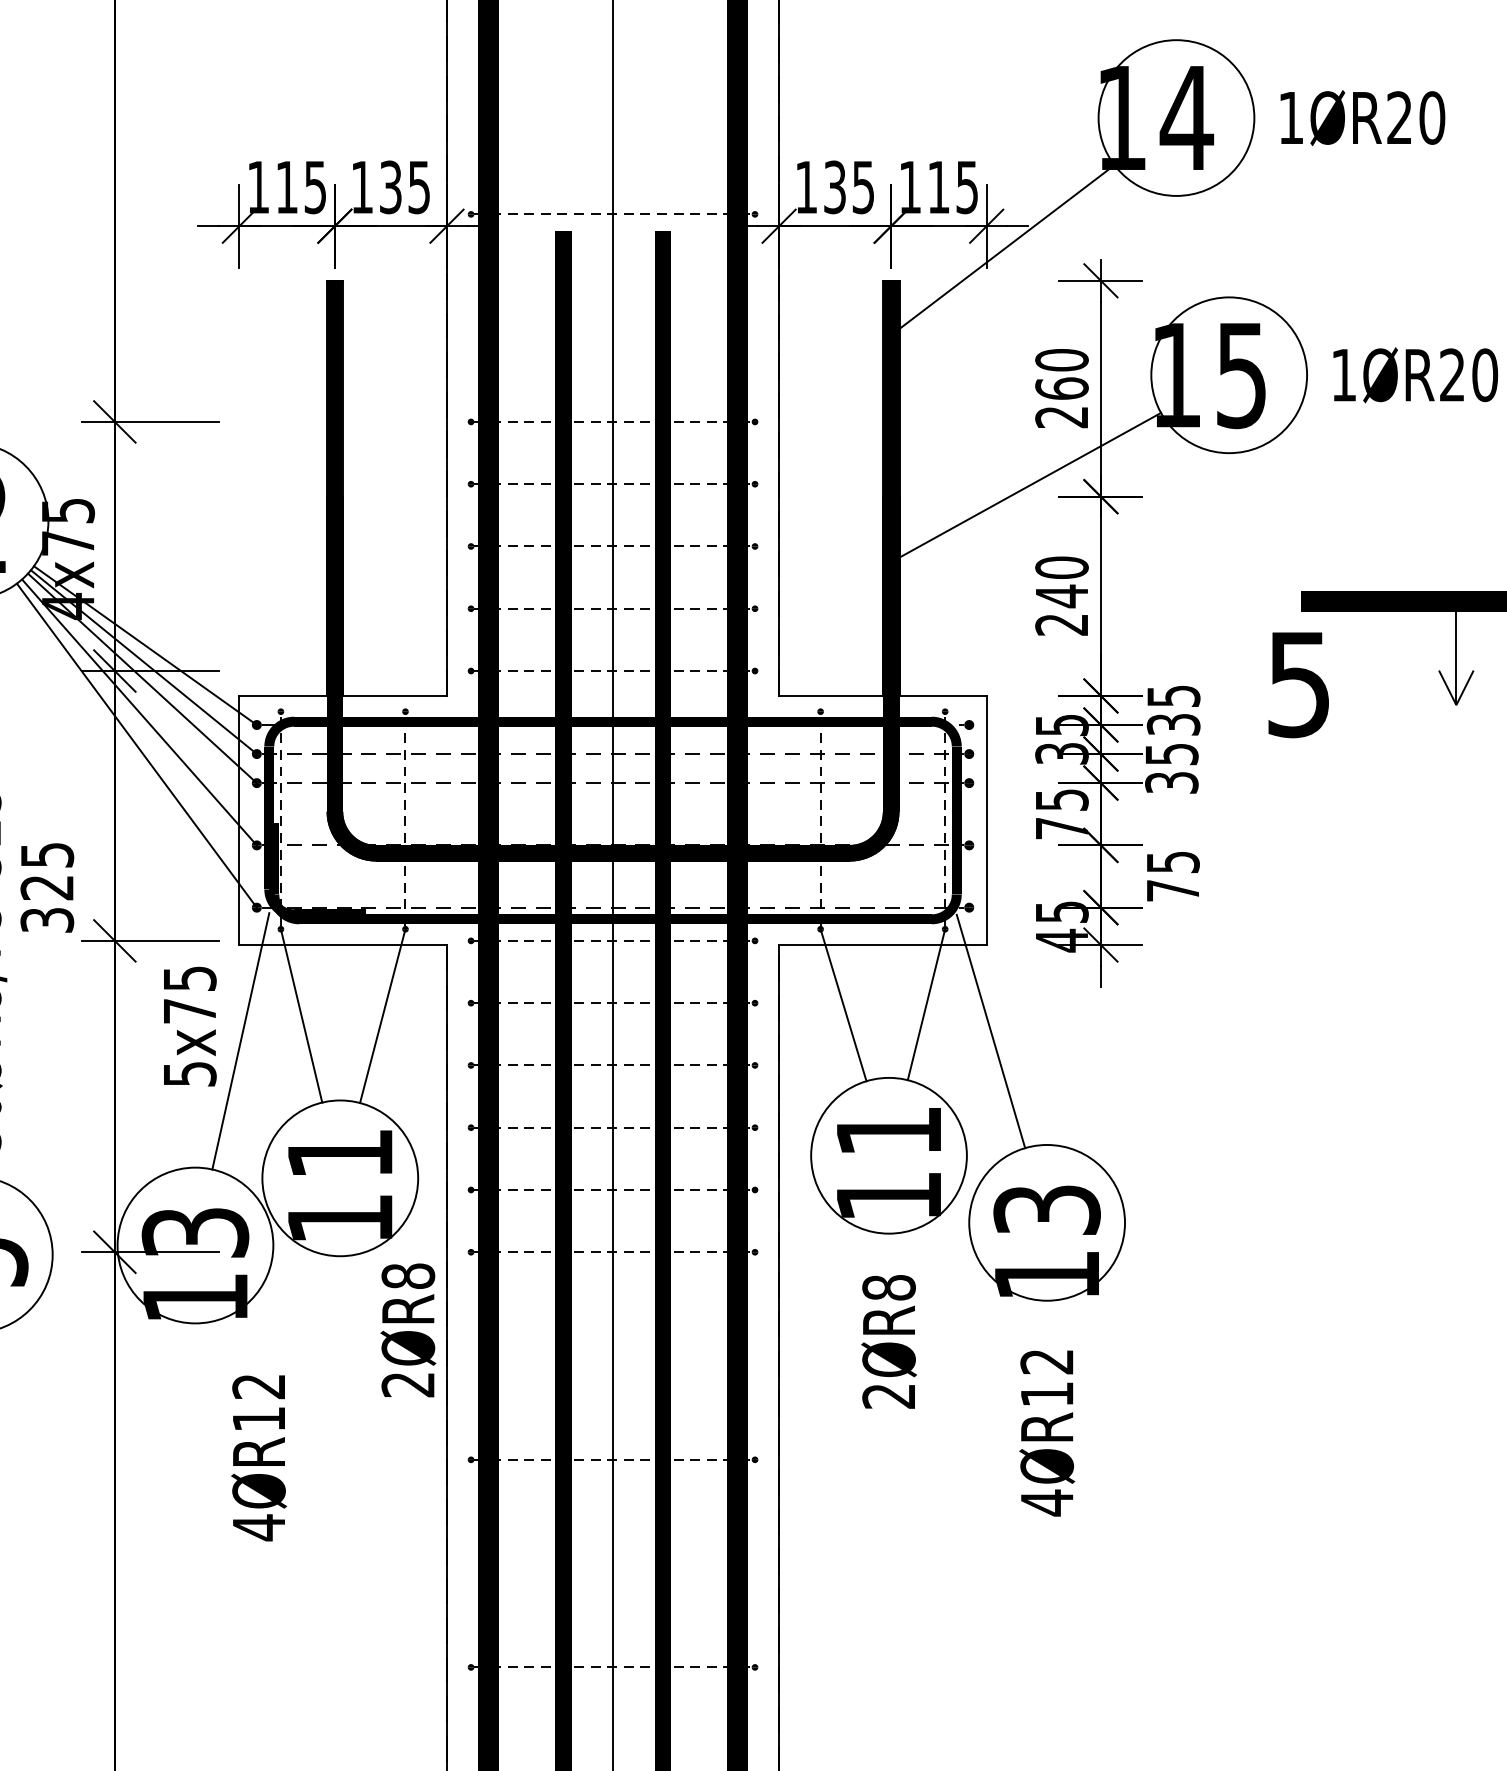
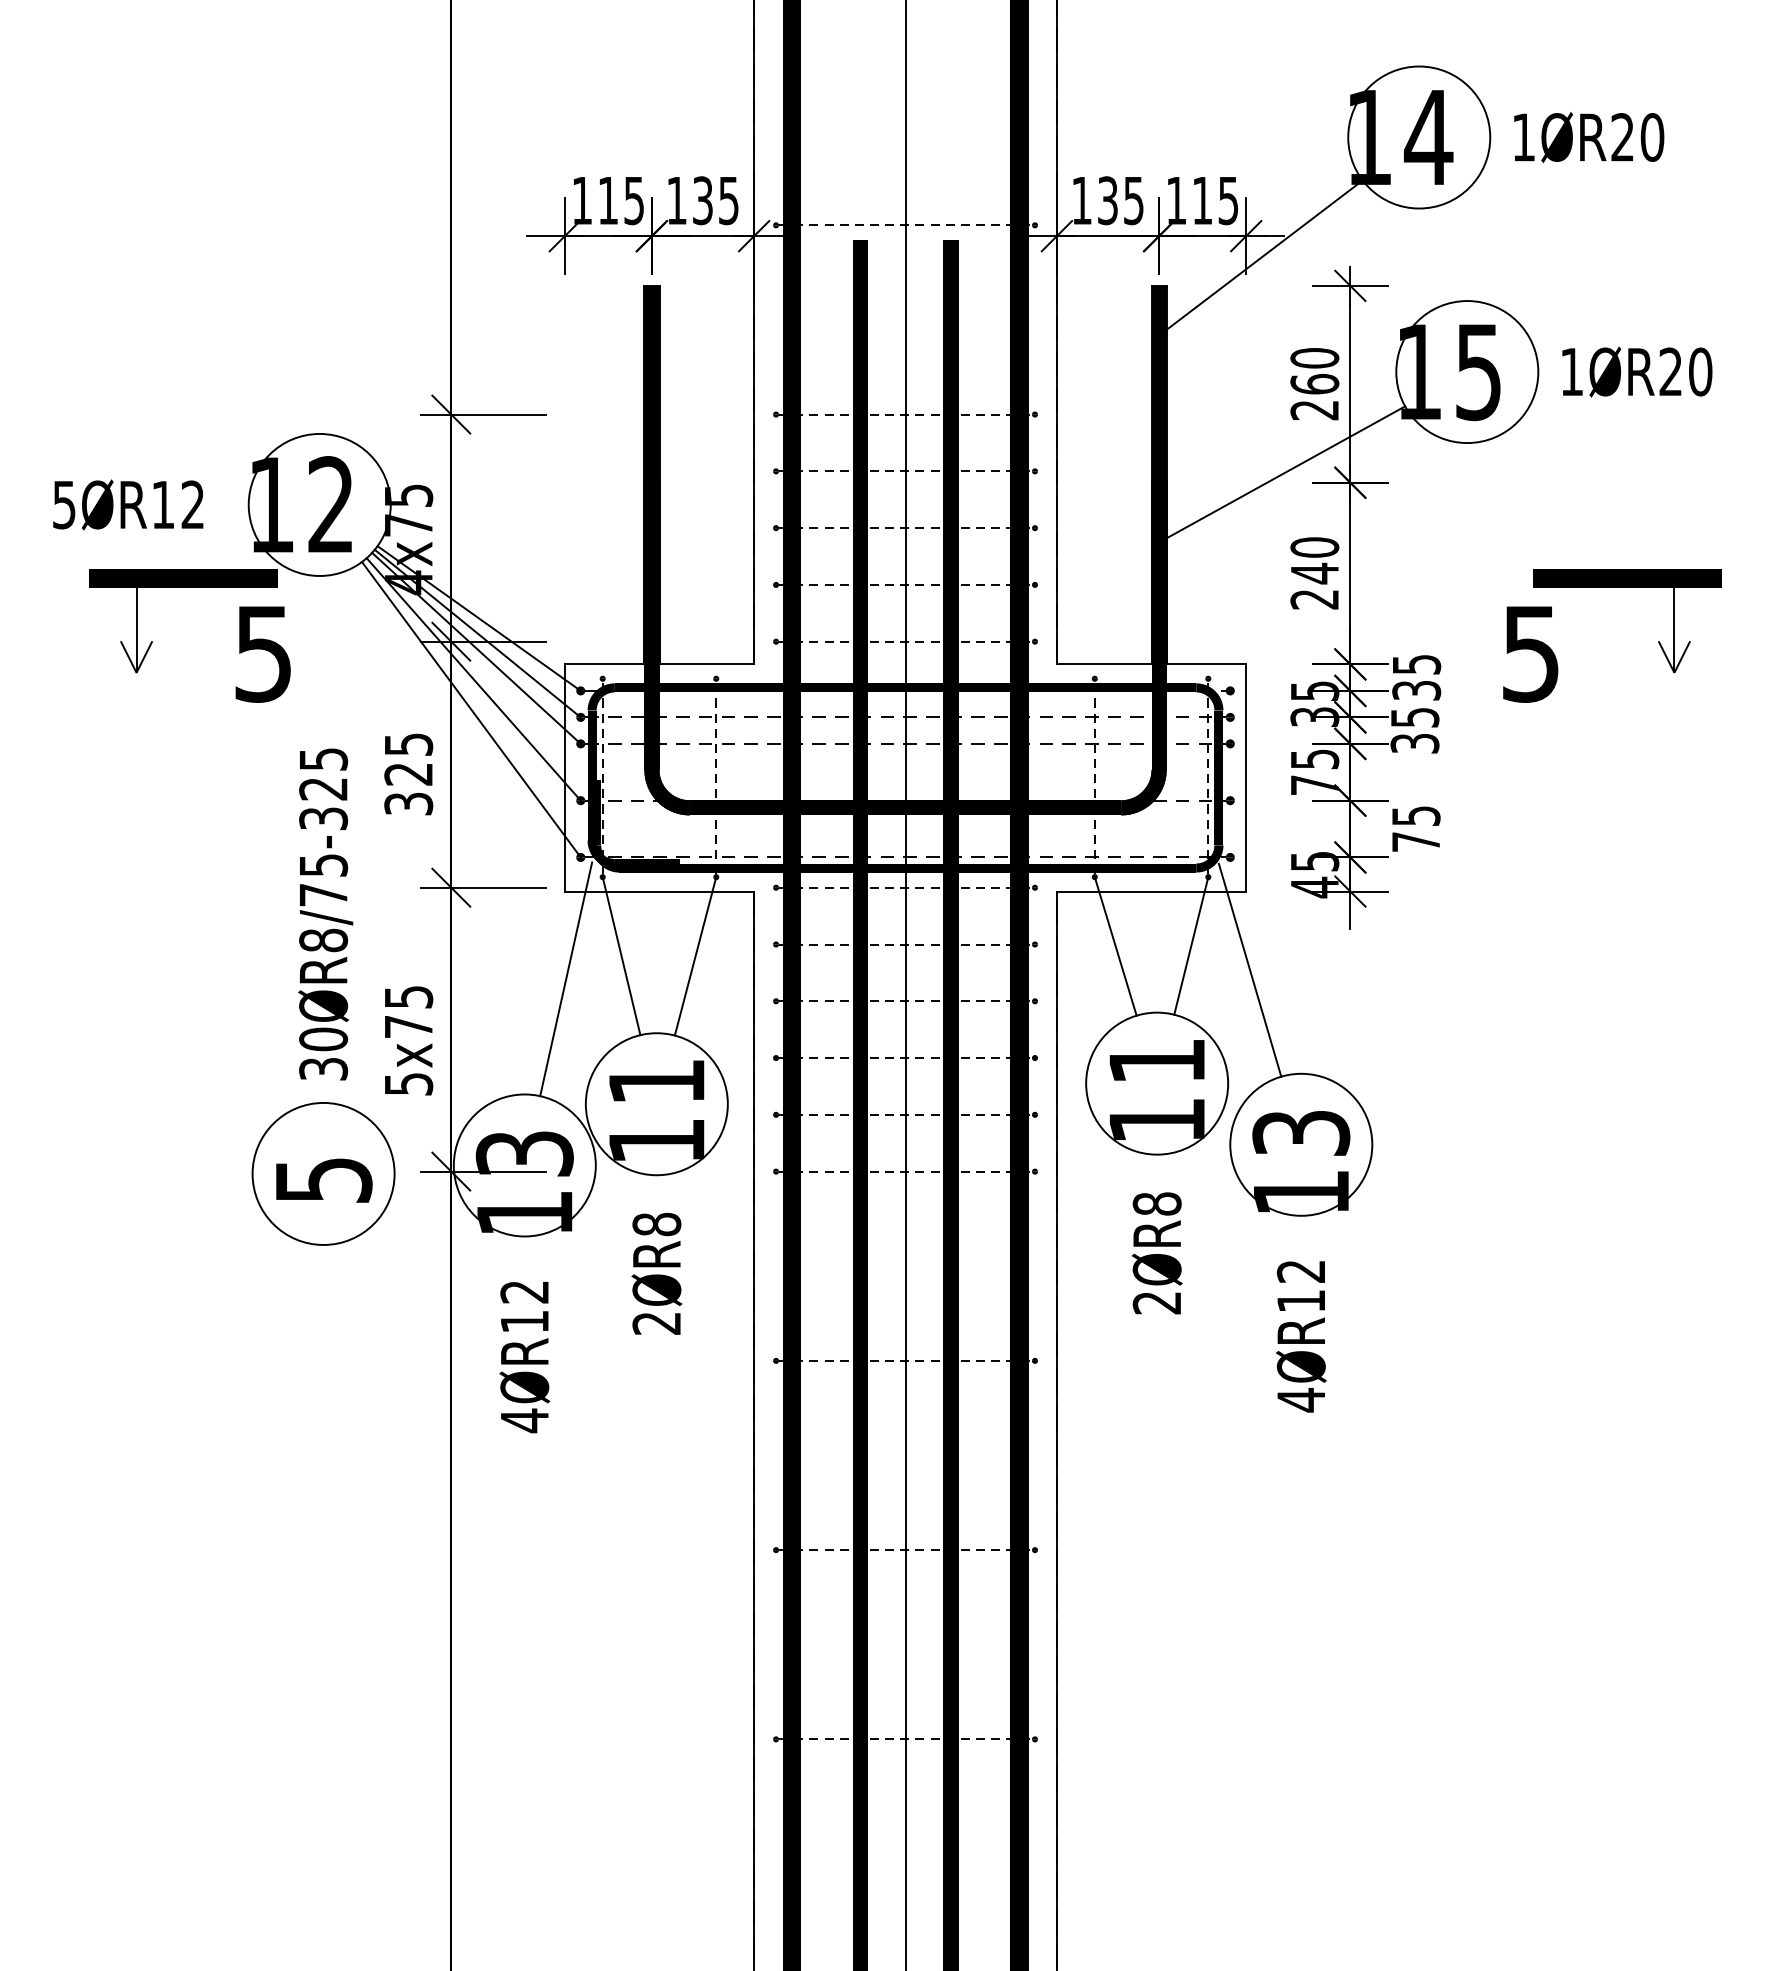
text: (47, 887) -> (408, 774), moved
text: (190, 1026) -> (409, 1040), moved
text: (407, 1330) -> (656, 1273), moved
text: (258, 1458) -> (524, 1357), moved

